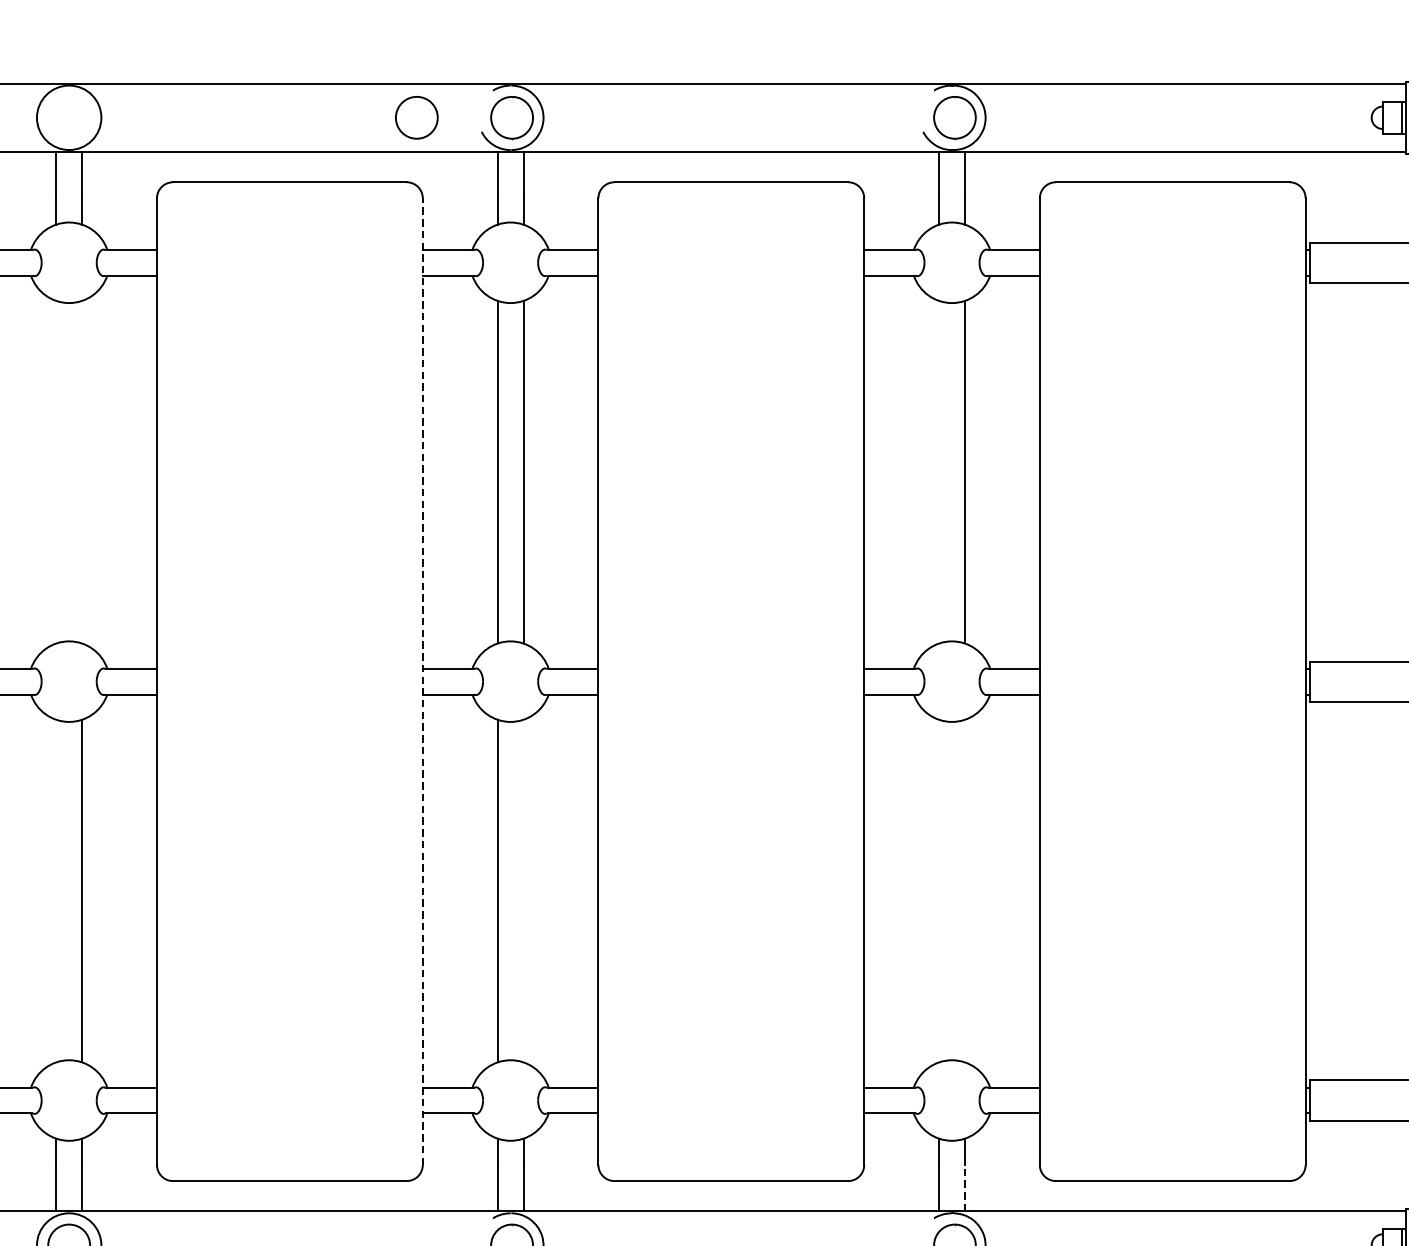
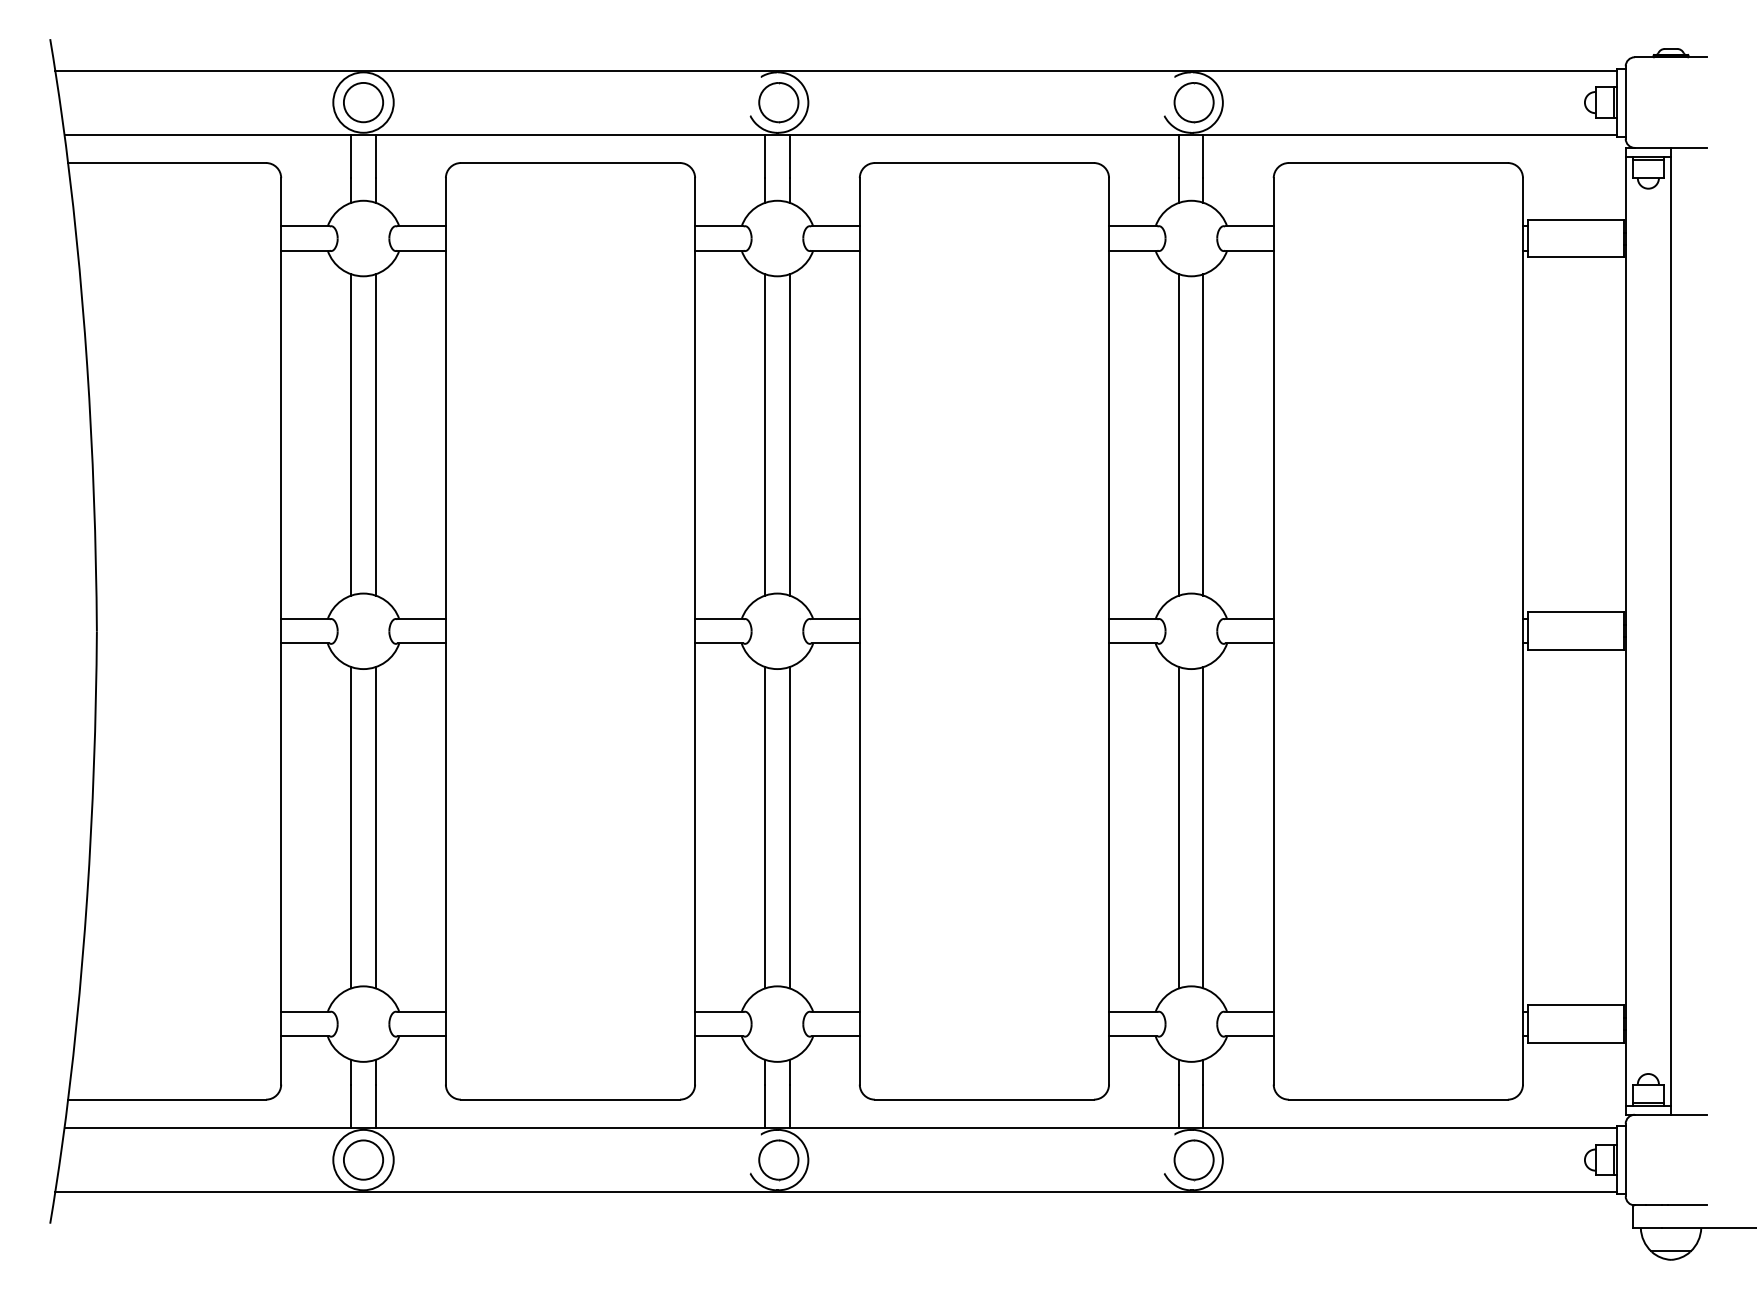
circle: (416, 117) -> (363, 102), moved
line: (56, 471) -> (351, 434), added
line: (81, 471) -> (375, 434), added
line: (939, 471) -> (1179, 434), added
line: (423, 680) -> (695, 630), dashed -> solid
line: (56, 890) -> (351, 827), added
line: (523, 890) -> (789, 827), added
line: (939, 890) -> (1179, 827), added
line: (964, 890) -> (1203, 827), added
line: (964, 1188) -> (1203, 1106), dashed -> solid

